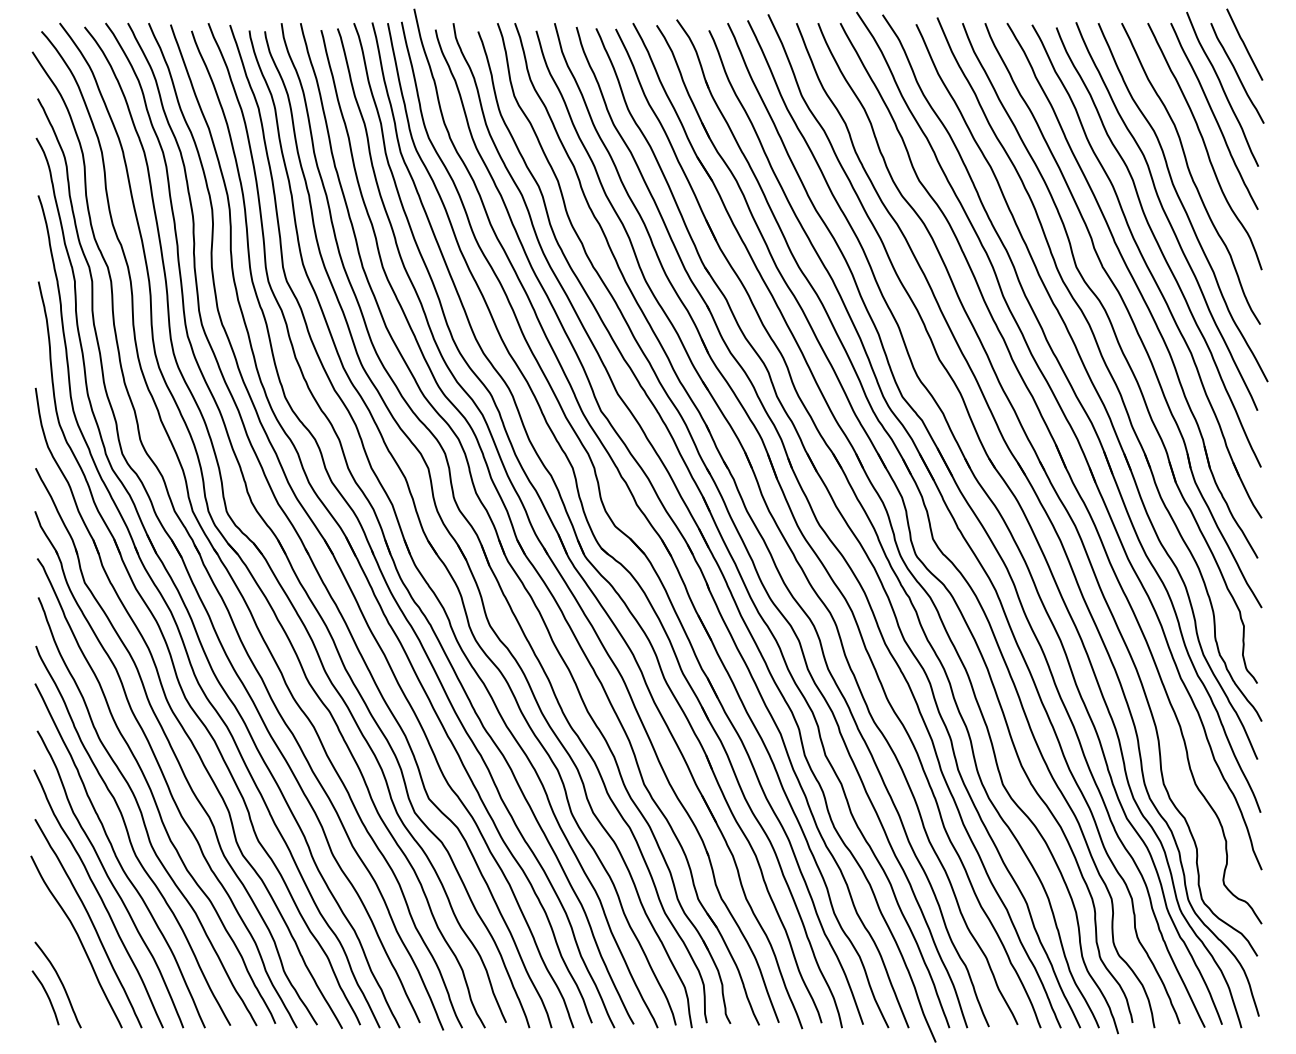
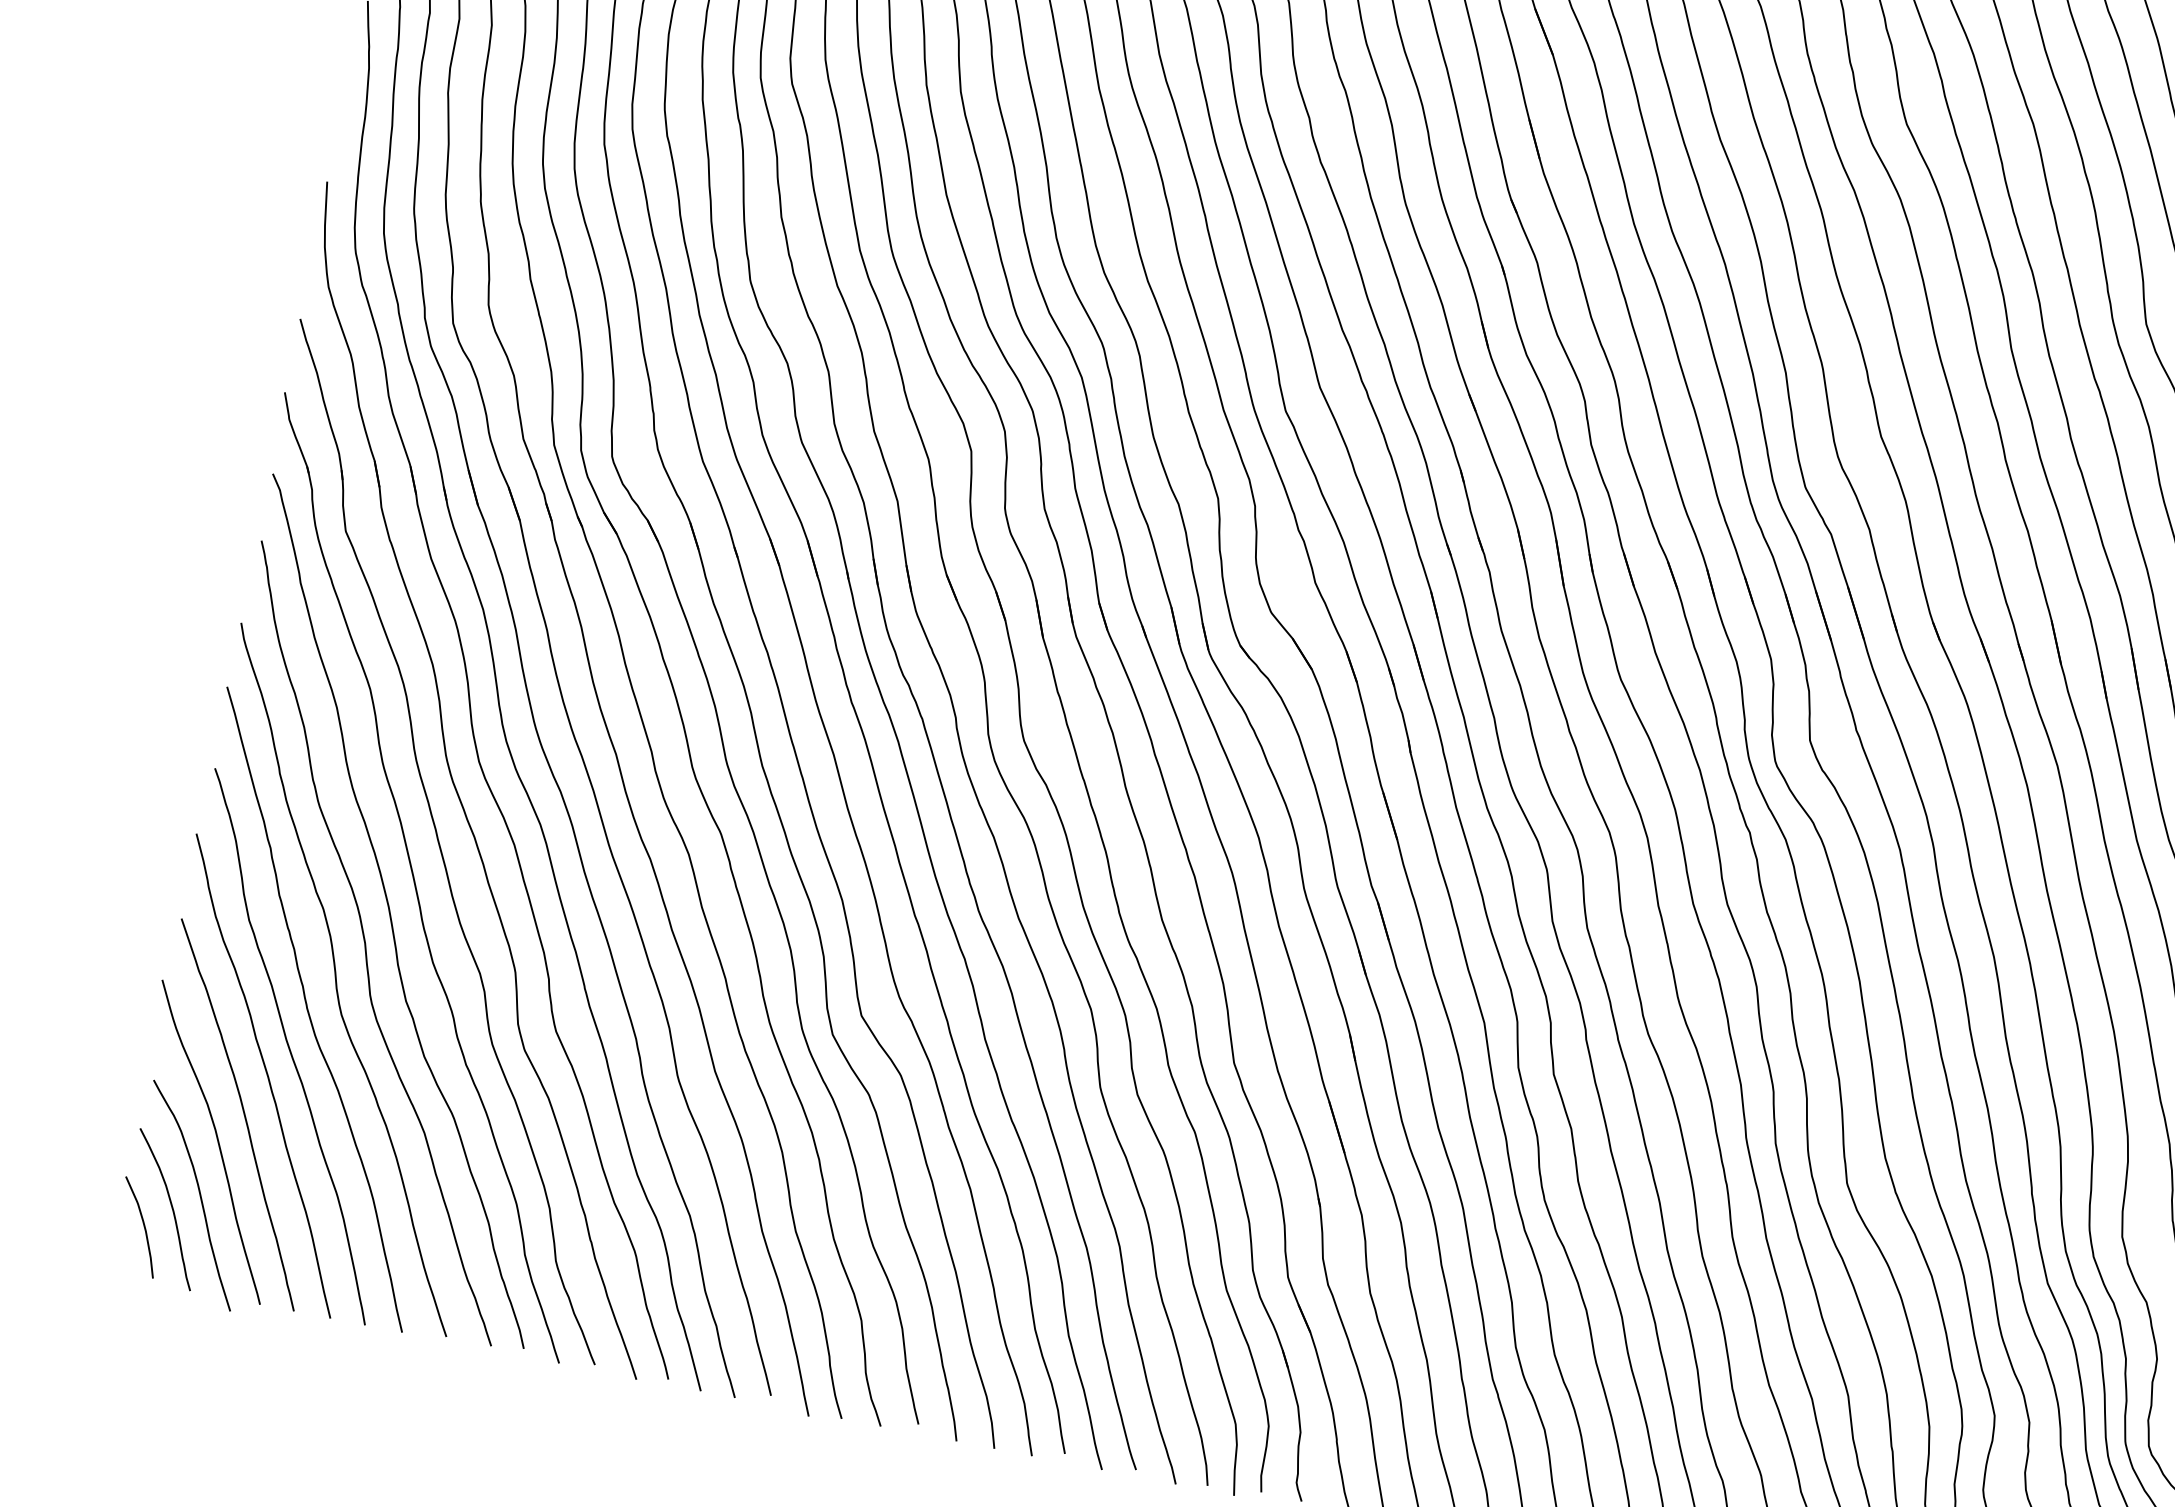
curve: (75, 973) -> (198, 1195), added

